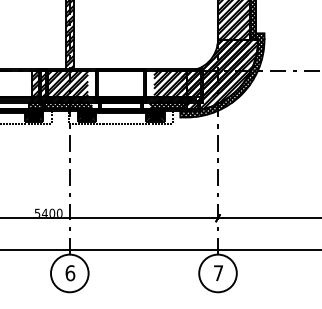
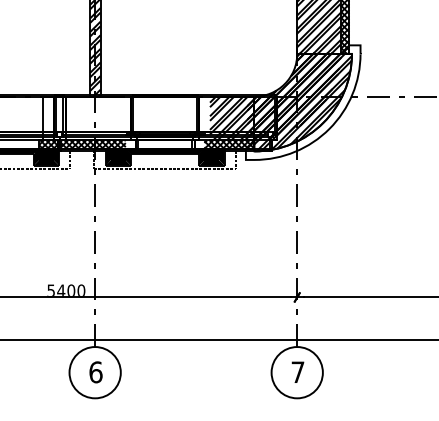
hatch: (221, 75) -> (302, 102), removed
hatch: (59, 87) -> (81, 118), removed

